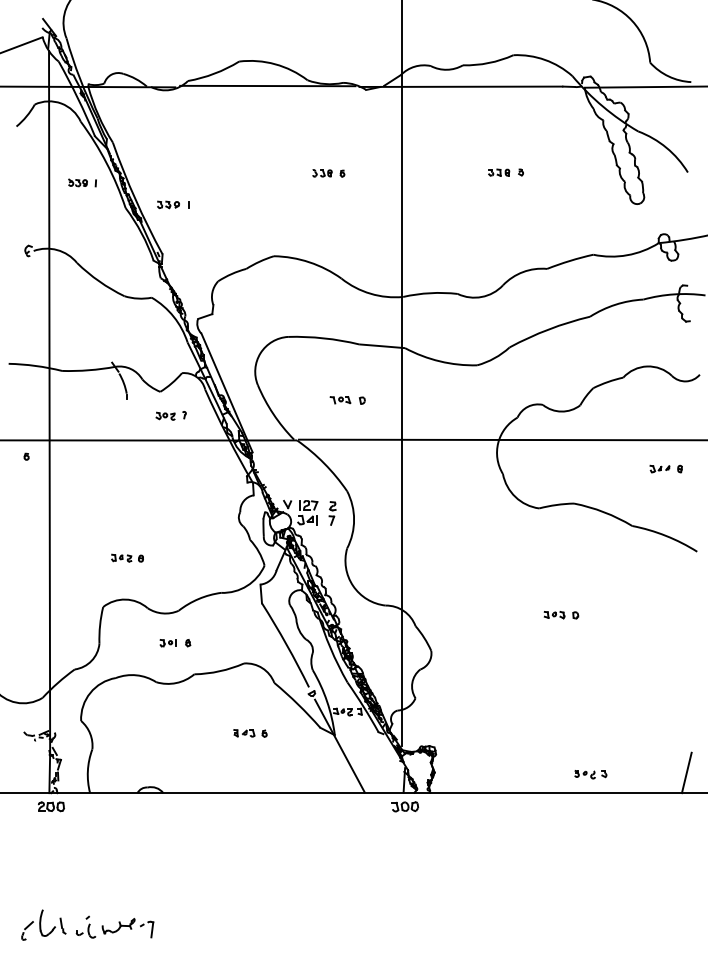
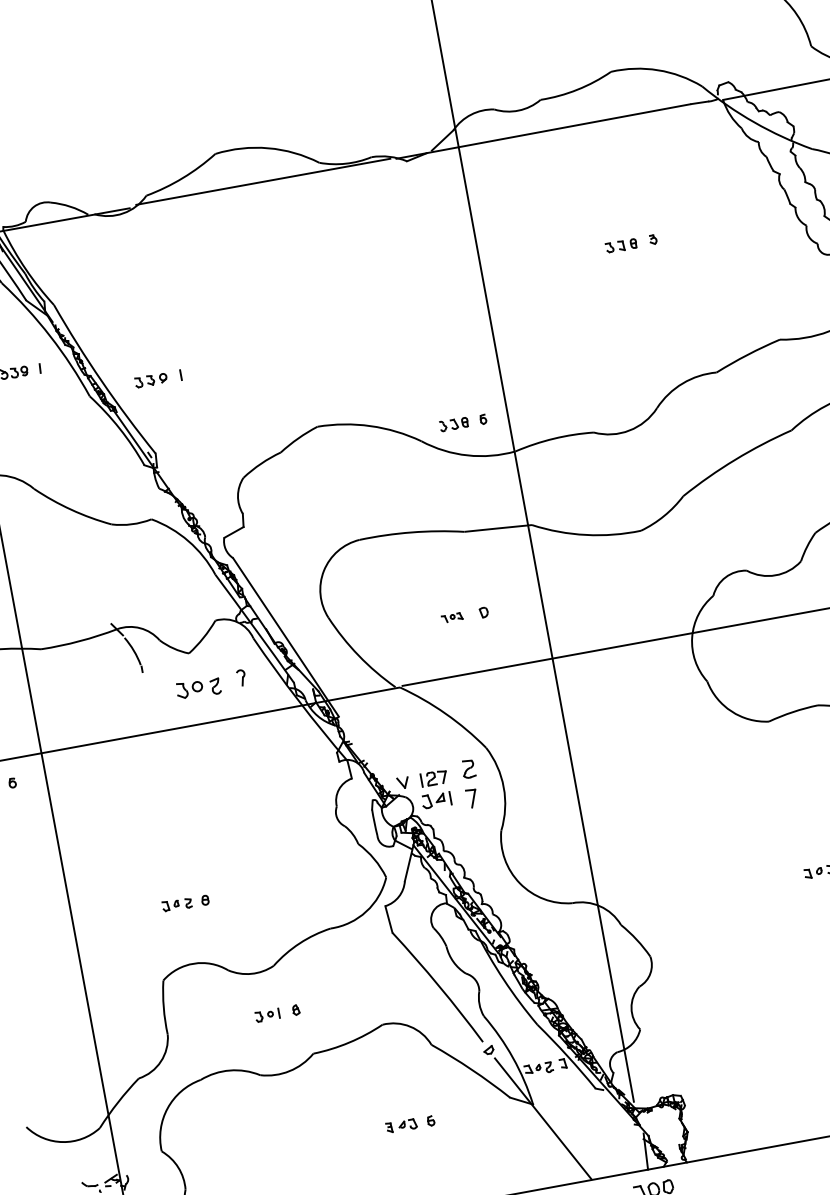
part: (328, 173) -> (462, 422), moved
part: (340, 400) -> (452, 618), size x0.7
part: (170, 415) -> (209, 685), size x1.6
part: (332, 513) -> (470, 783), size x1.4

